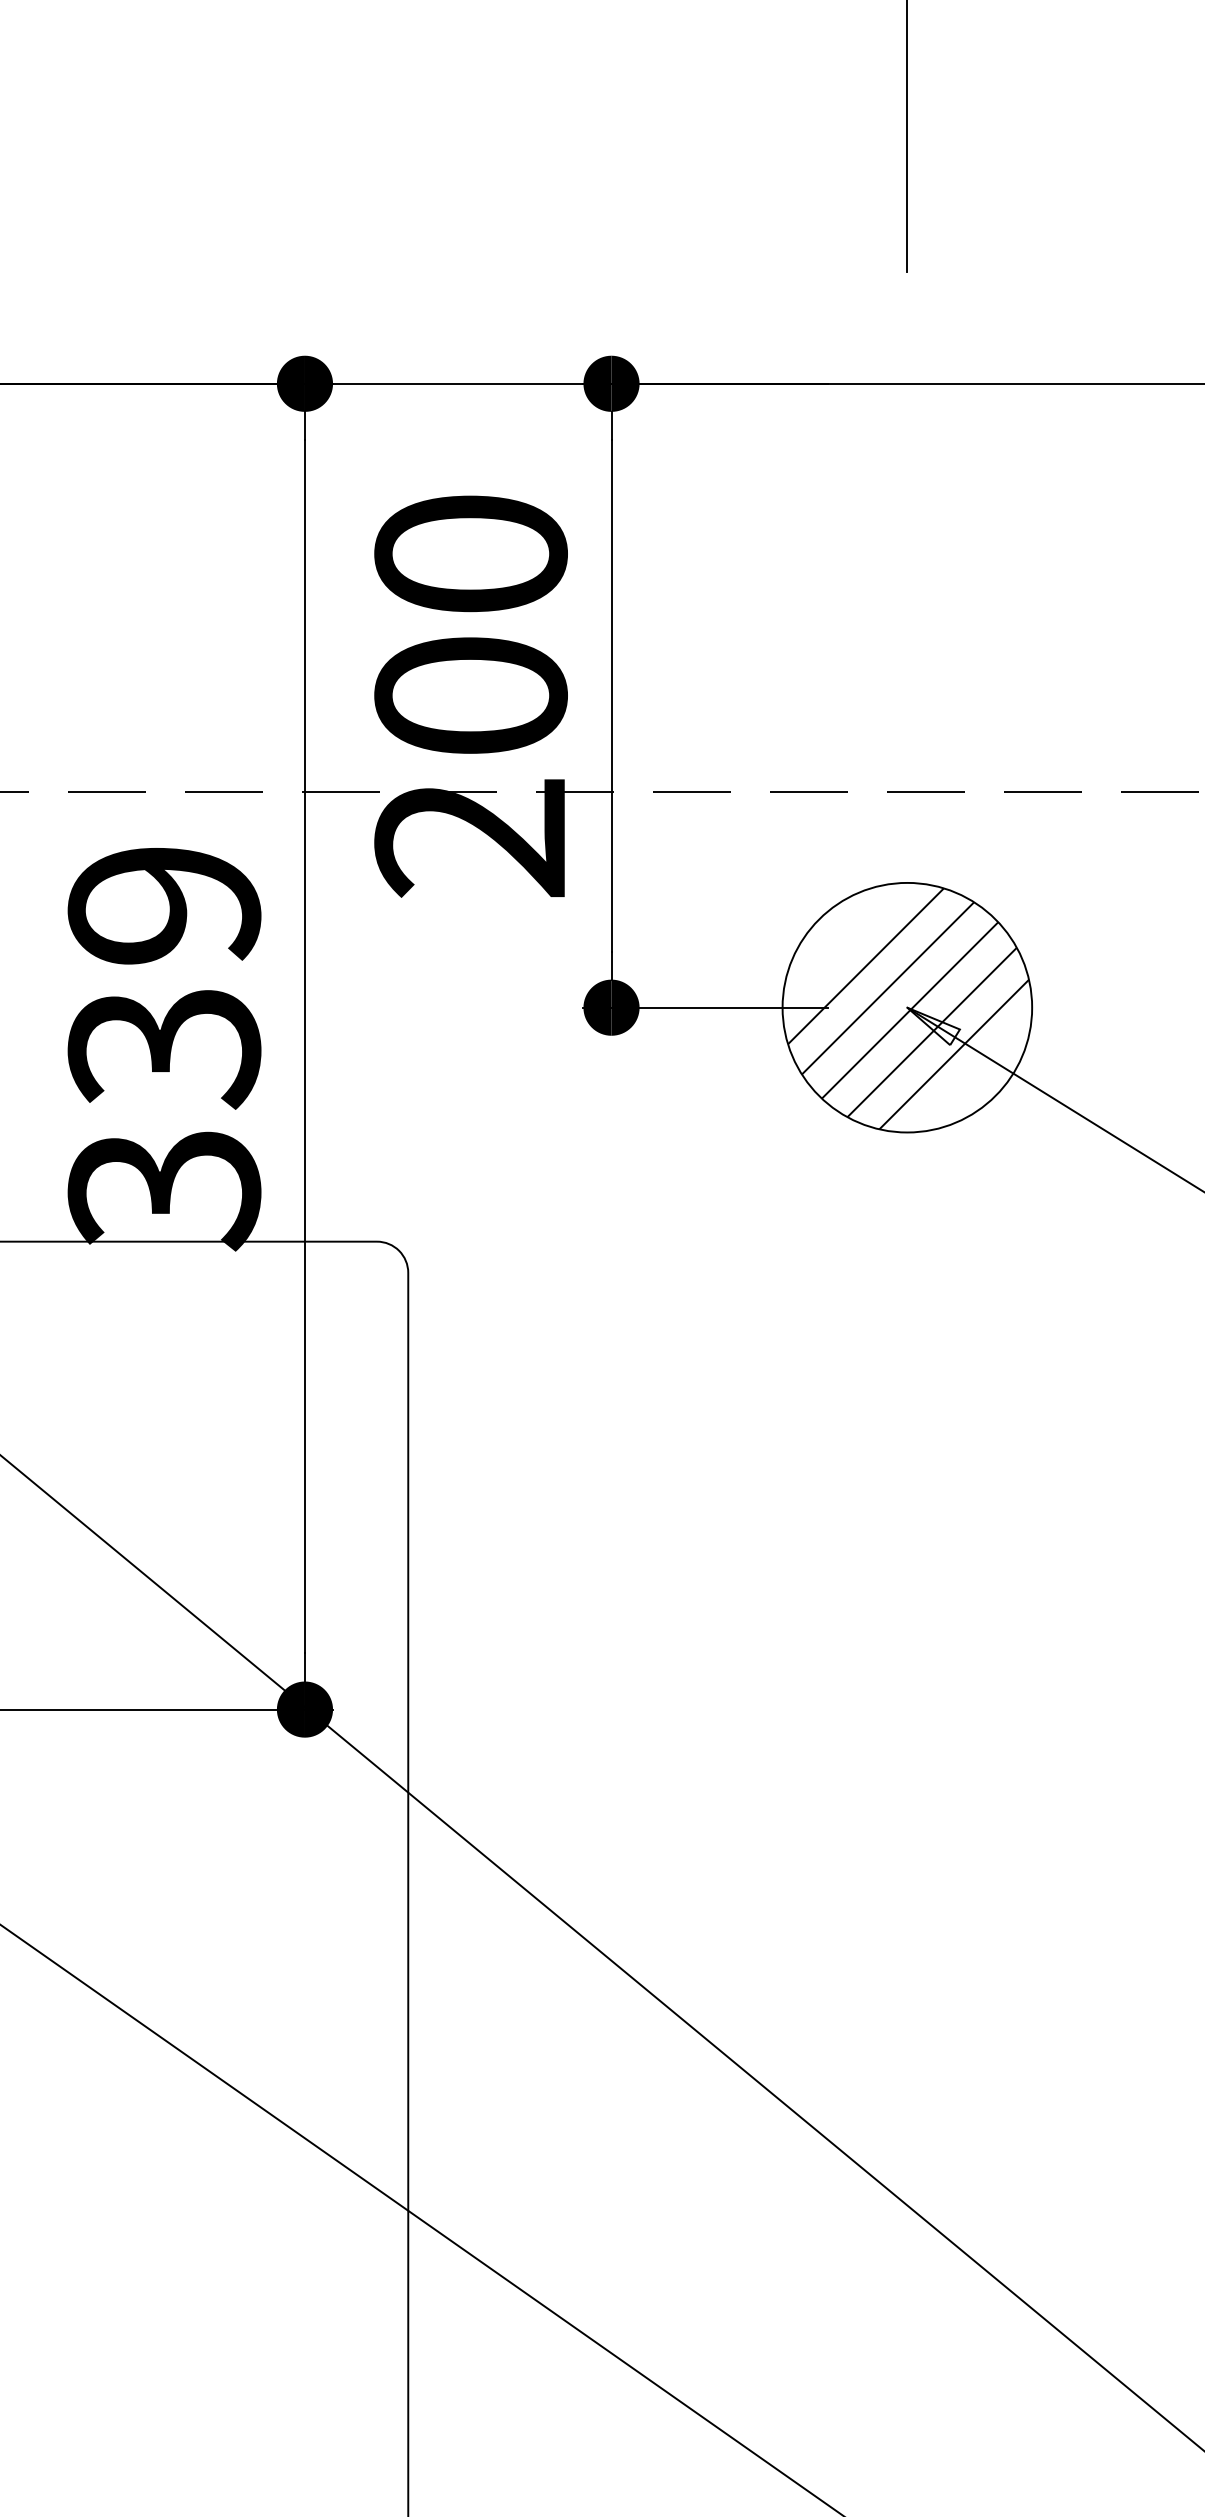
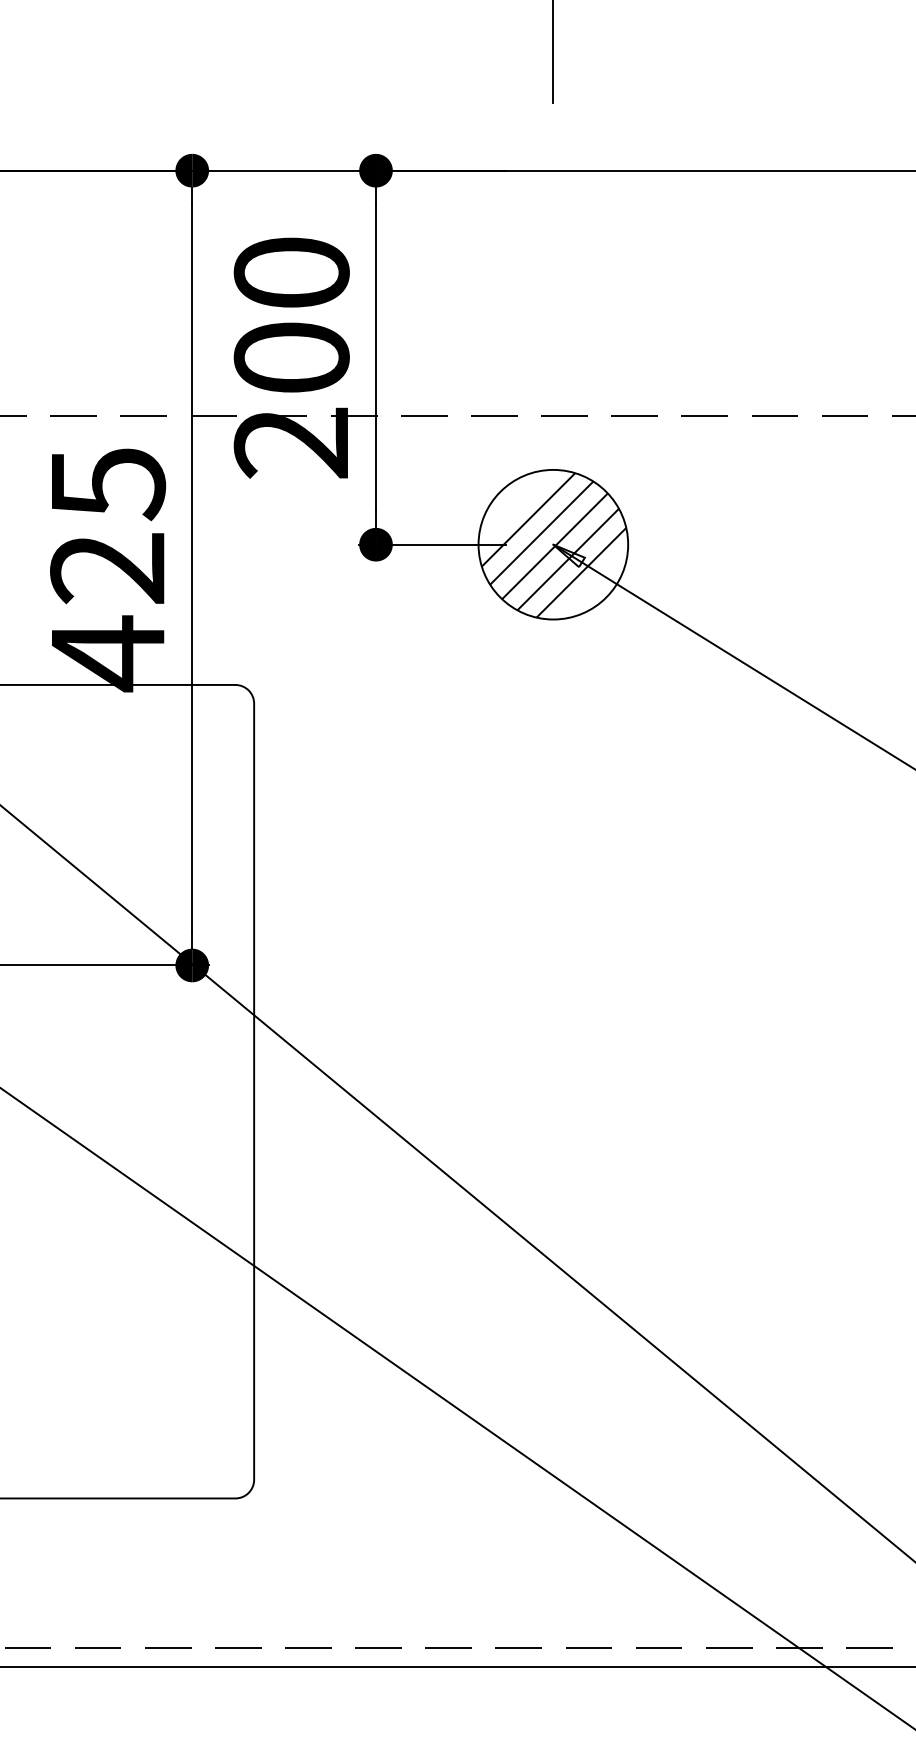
text: (165, 1050) -> (108, 570), 339 -> 425

